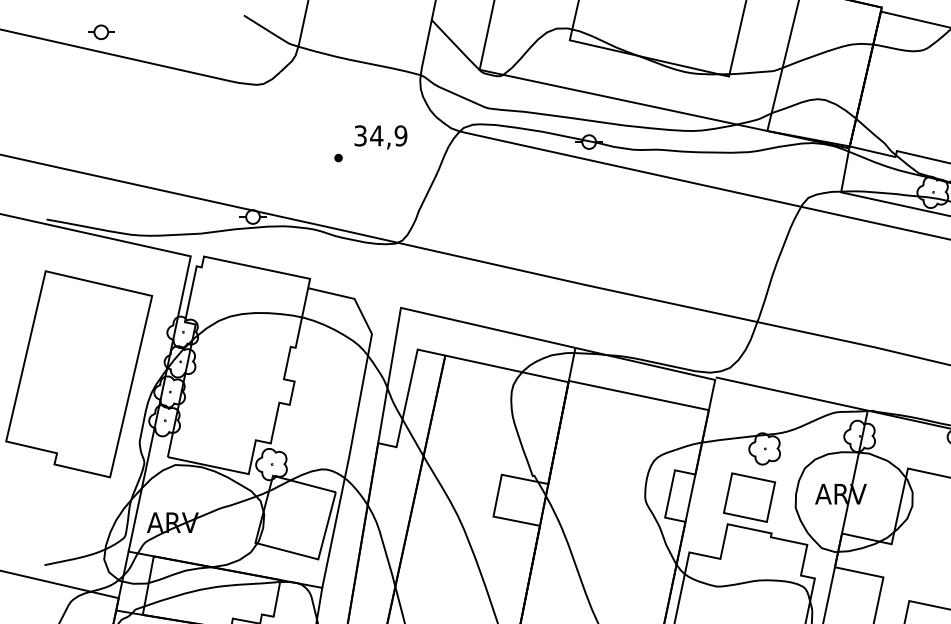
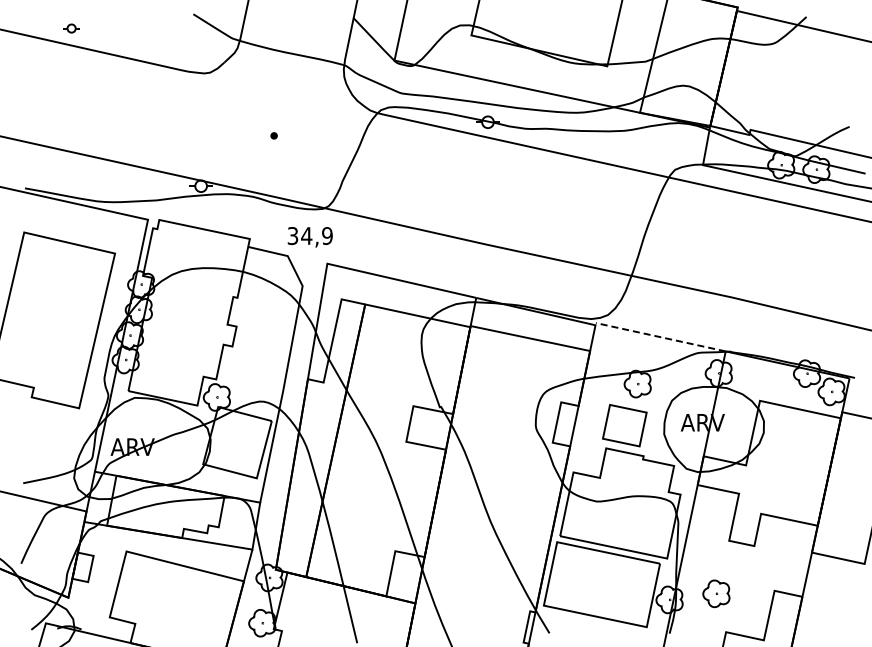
part: (101, 32) -> (71, 28), size x0.7
text: (380, 137) -> (309, 237), moved
line: (791, 394) -> (660, 337), solid -> dashed

